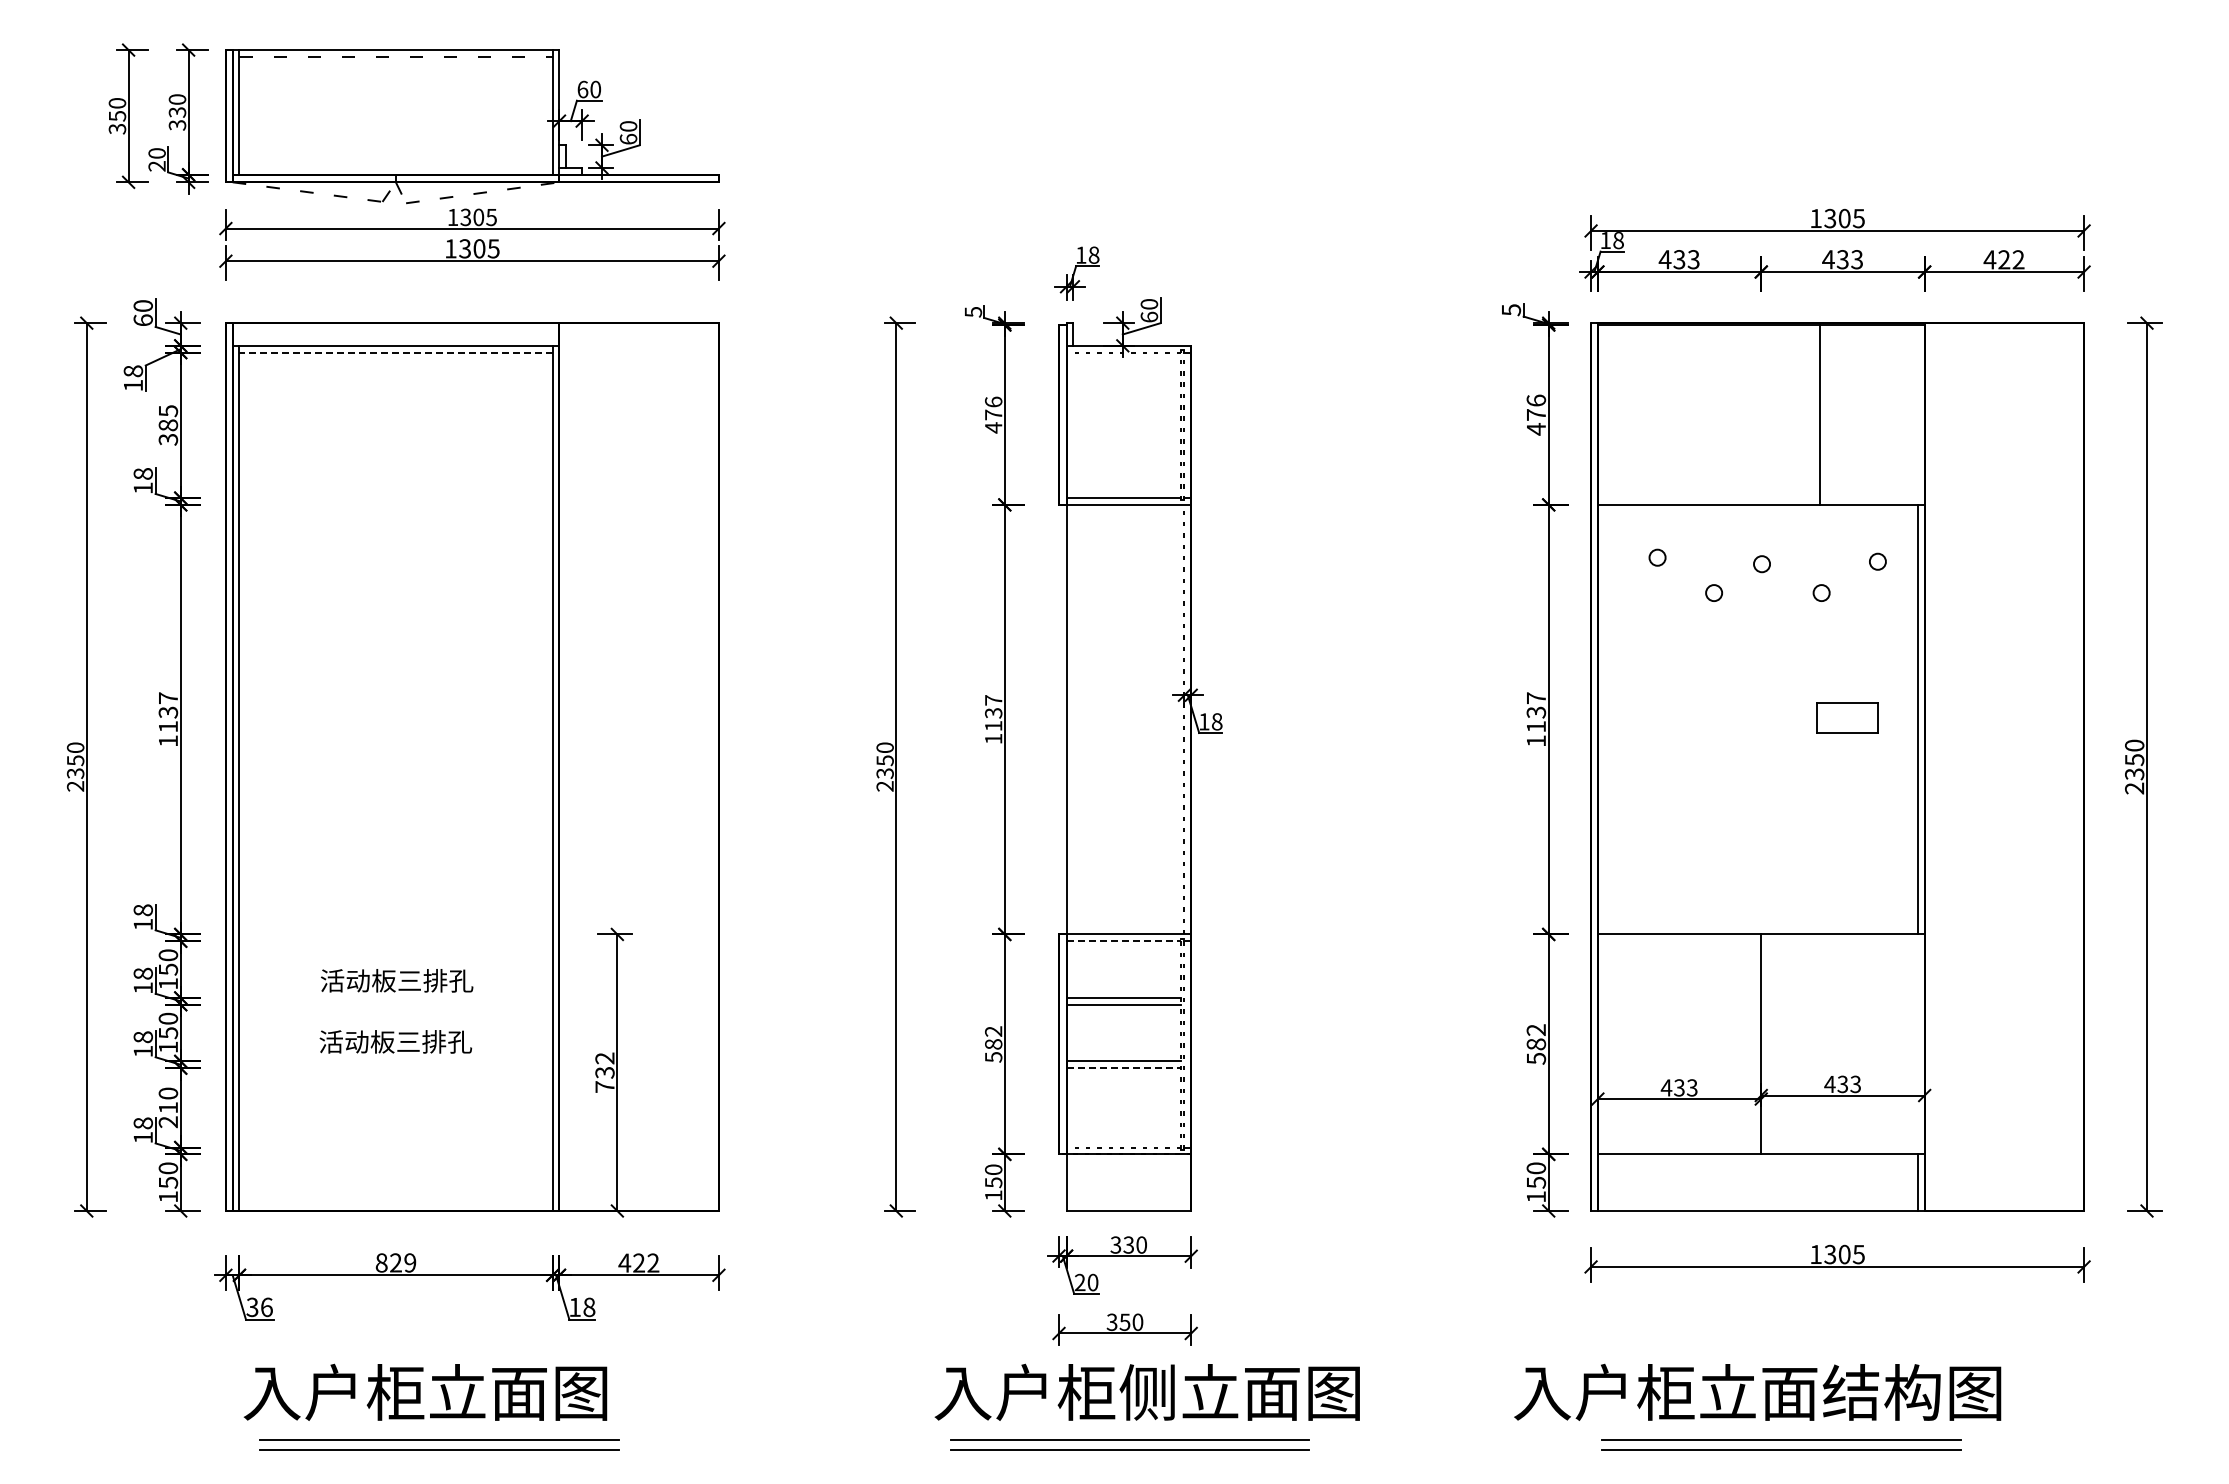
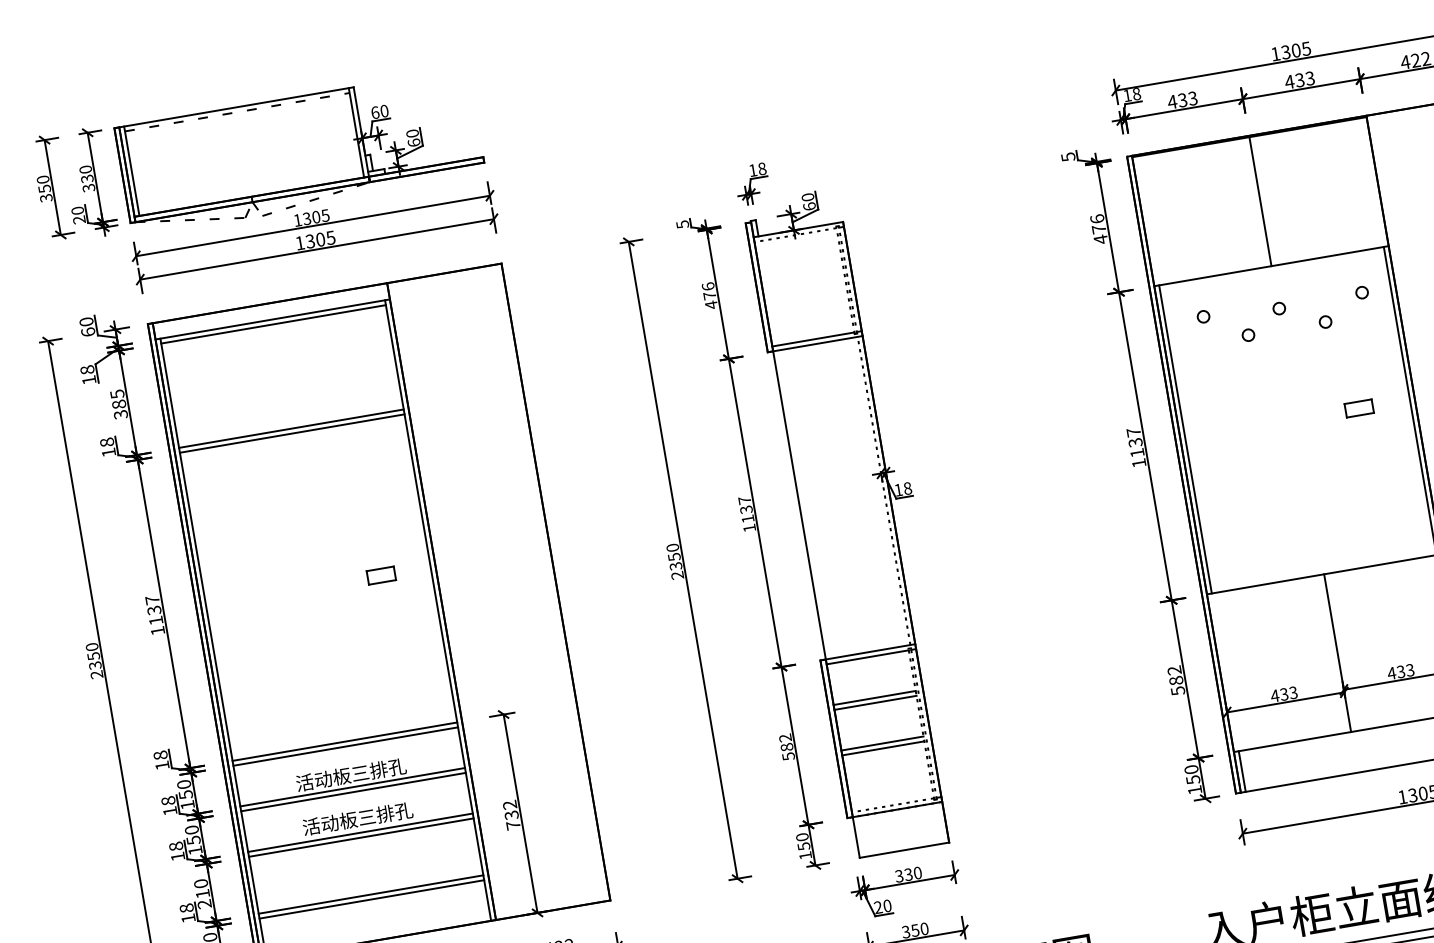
line: (396, 352) -> (273, 324), dashed -> solid
line: (1820, 414) -> (1260, 201), moved
line: (395, 498) -> (291, 429), added
line: (395, 504) -> (291, 433), added
part: (483, 717) -> (381, 575), added
part: (1846, 717) -> (1358, 408), size x0.62
line: (1604, 719) -> (1185, 439), added
line: (395, 934) -> (344, 741), added
line: (395, 941) -> (345, 746), added
line: (1124, 941) -> (868, 657), dashed -> solid
line: (395, 997) -> (352, 786), added
line: (395, 1004) -> (353, 792), added
line: (395, 1061) -> (360, 832), added
line: (395, 1068) -> (360, 837), added
line: (1124, 1068) -> (883, 748), dashed -> solid
line: (395, 1147) -> (370, 894), added
line: (395, 1154) -> (371, 899), added
line: (1604, 1182) -> (1242, 771), added

